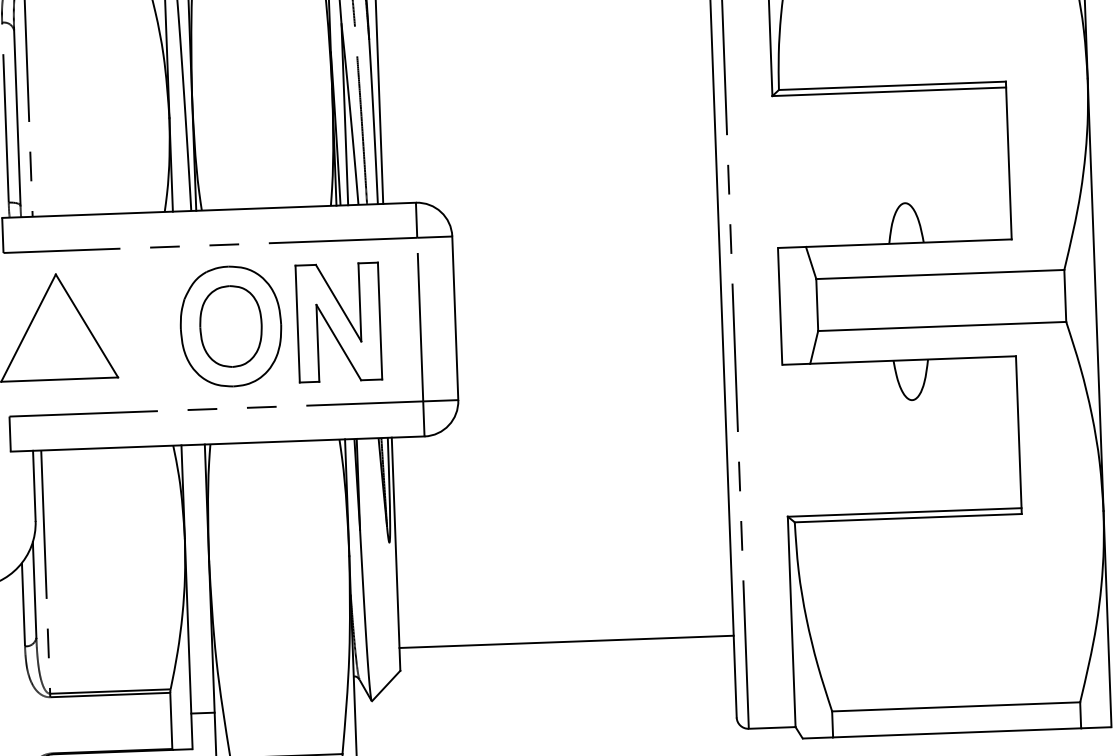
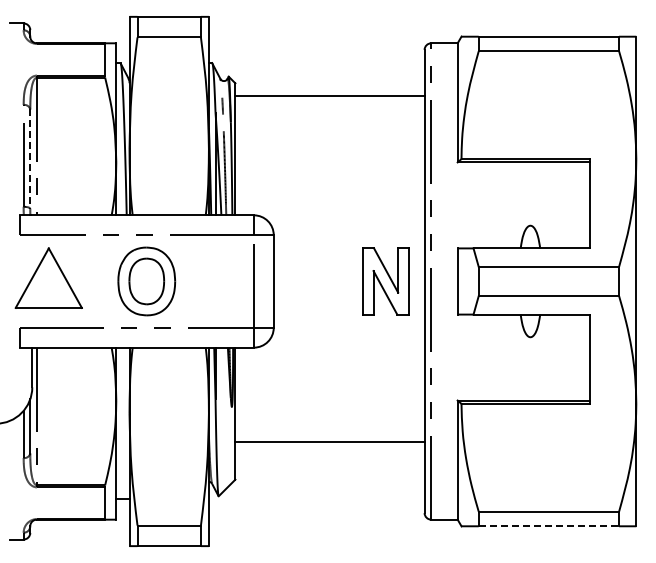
line: (17, 118) -> (30, 159), solid -> dashed
part: (338, 322) -> (385, 281), moved
line: (565, 641) -> (329, 441), moved
line: (958, 733) -> (549, 526), solid -> dashed

